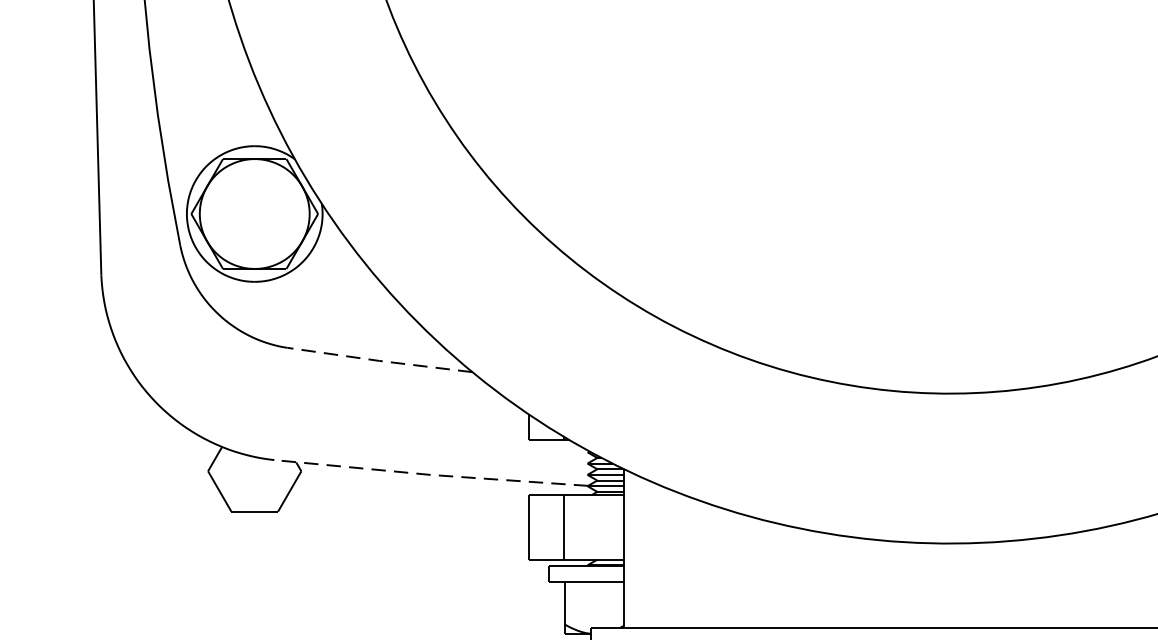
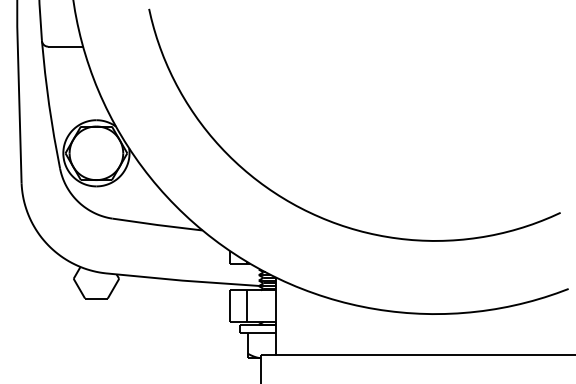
line: (379, 361) -> (157, 225), dashed -> solid
line: (431, 474) -> (182, 280), dashed -> solid

